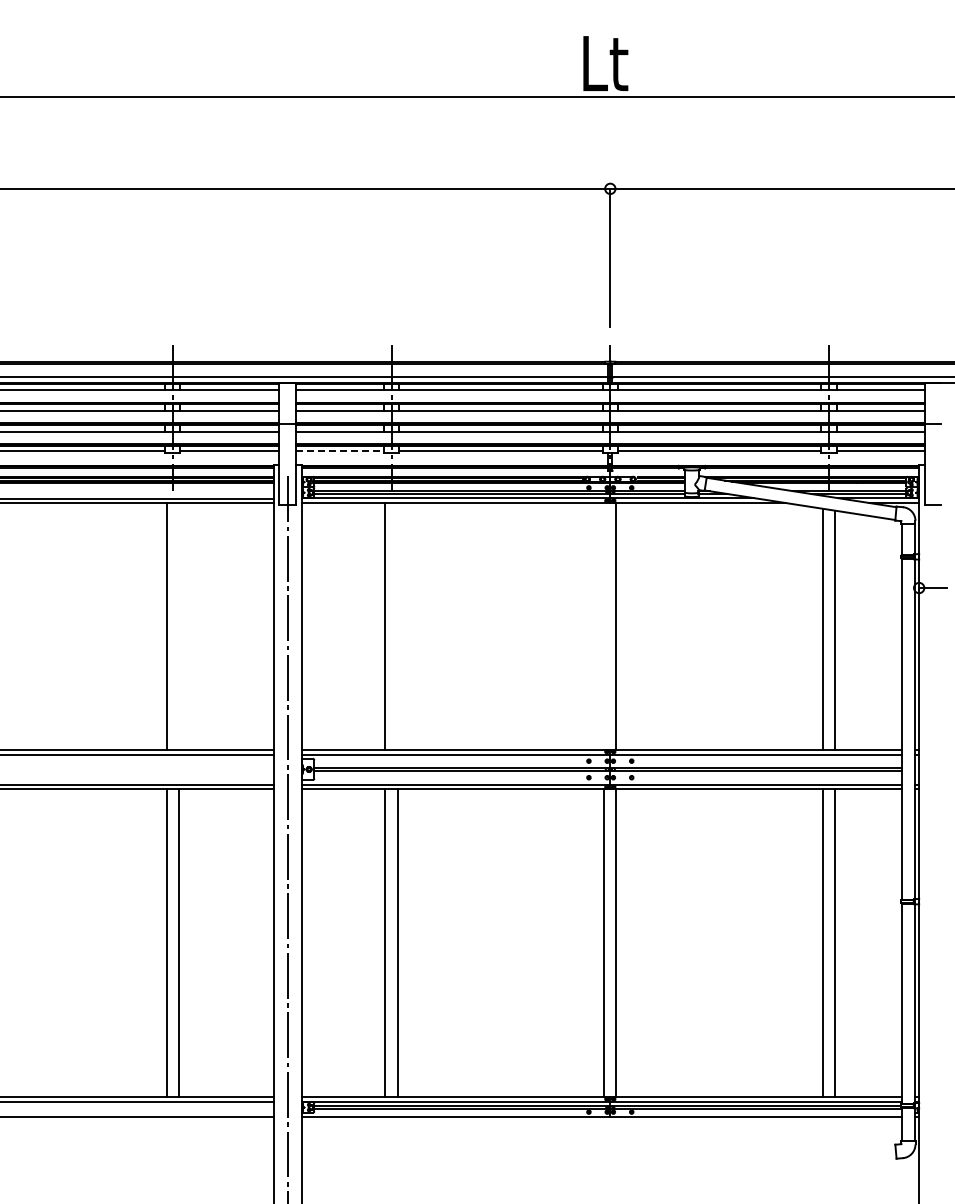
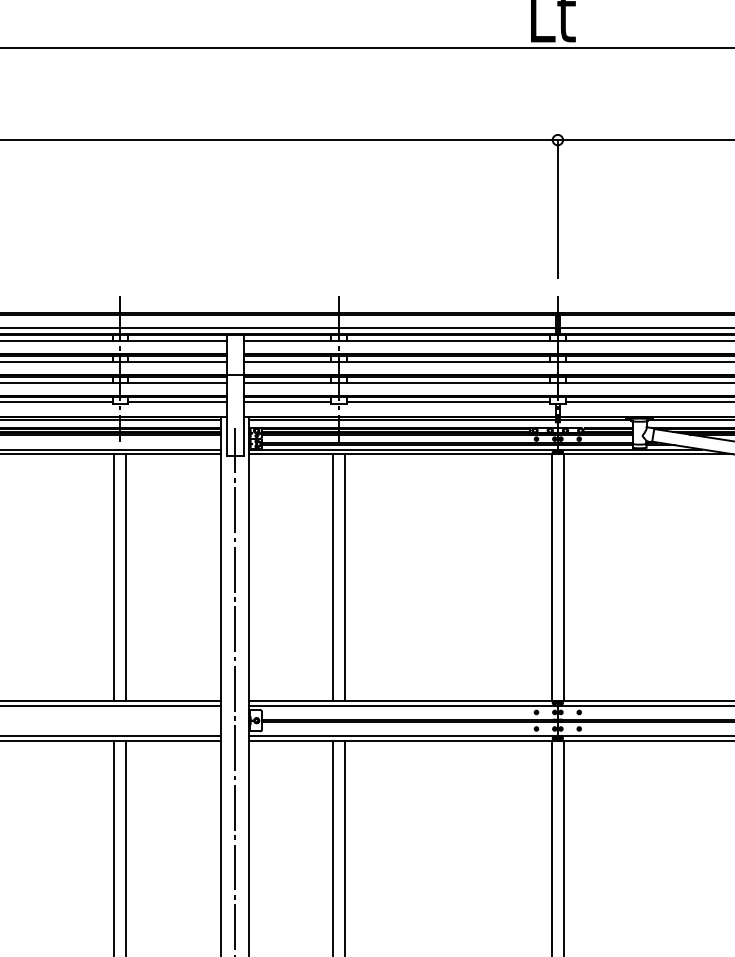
line: (340, 451) -> (288, 402), dashed -> solid
line: (178, 626) -> (126, 577), added
line: (397, 626) -> (345, 577), added
line: (604, 626) -> (552, 577), added

